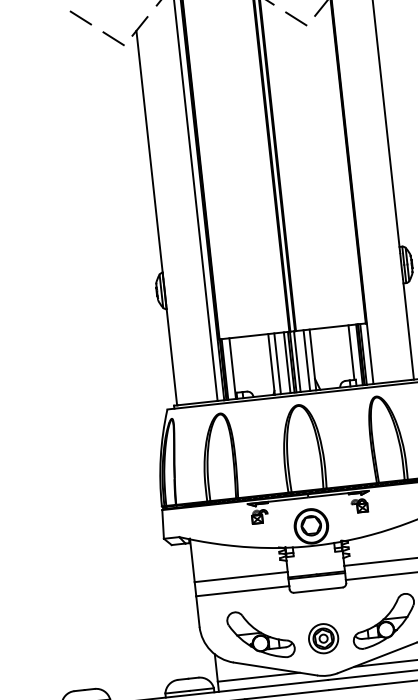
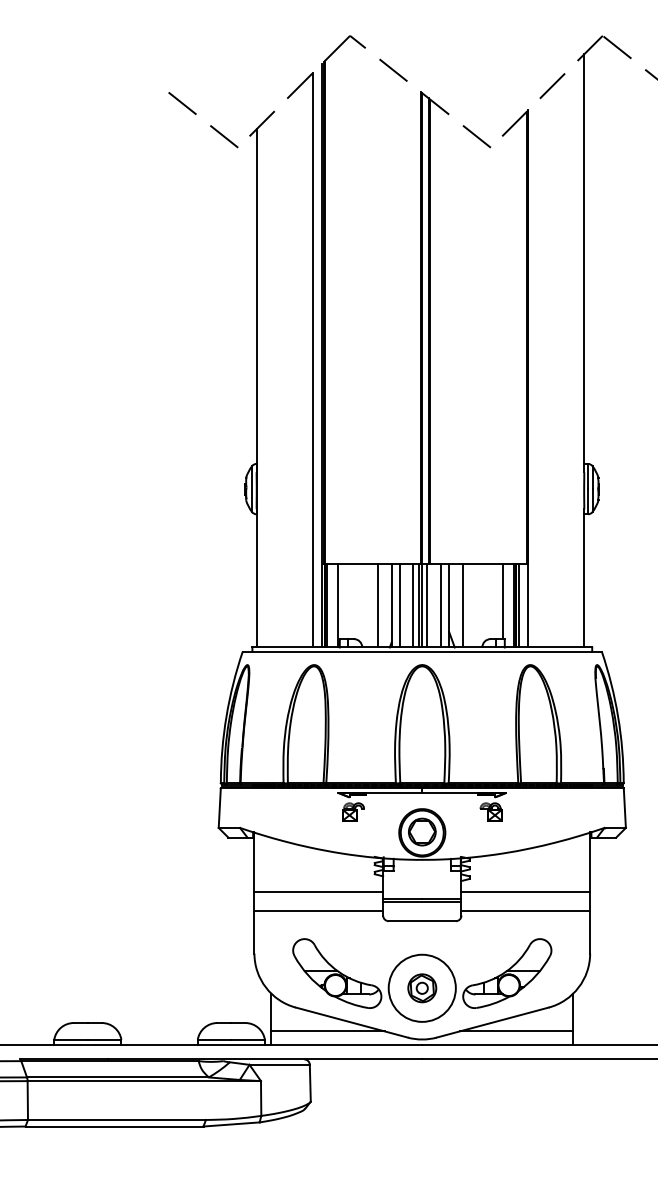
line: (322, 358) -> (462, 605), added
line: (261, 365) -> (378, 605), added
circle: (322, 638) -> (421, 987), size x1.67

